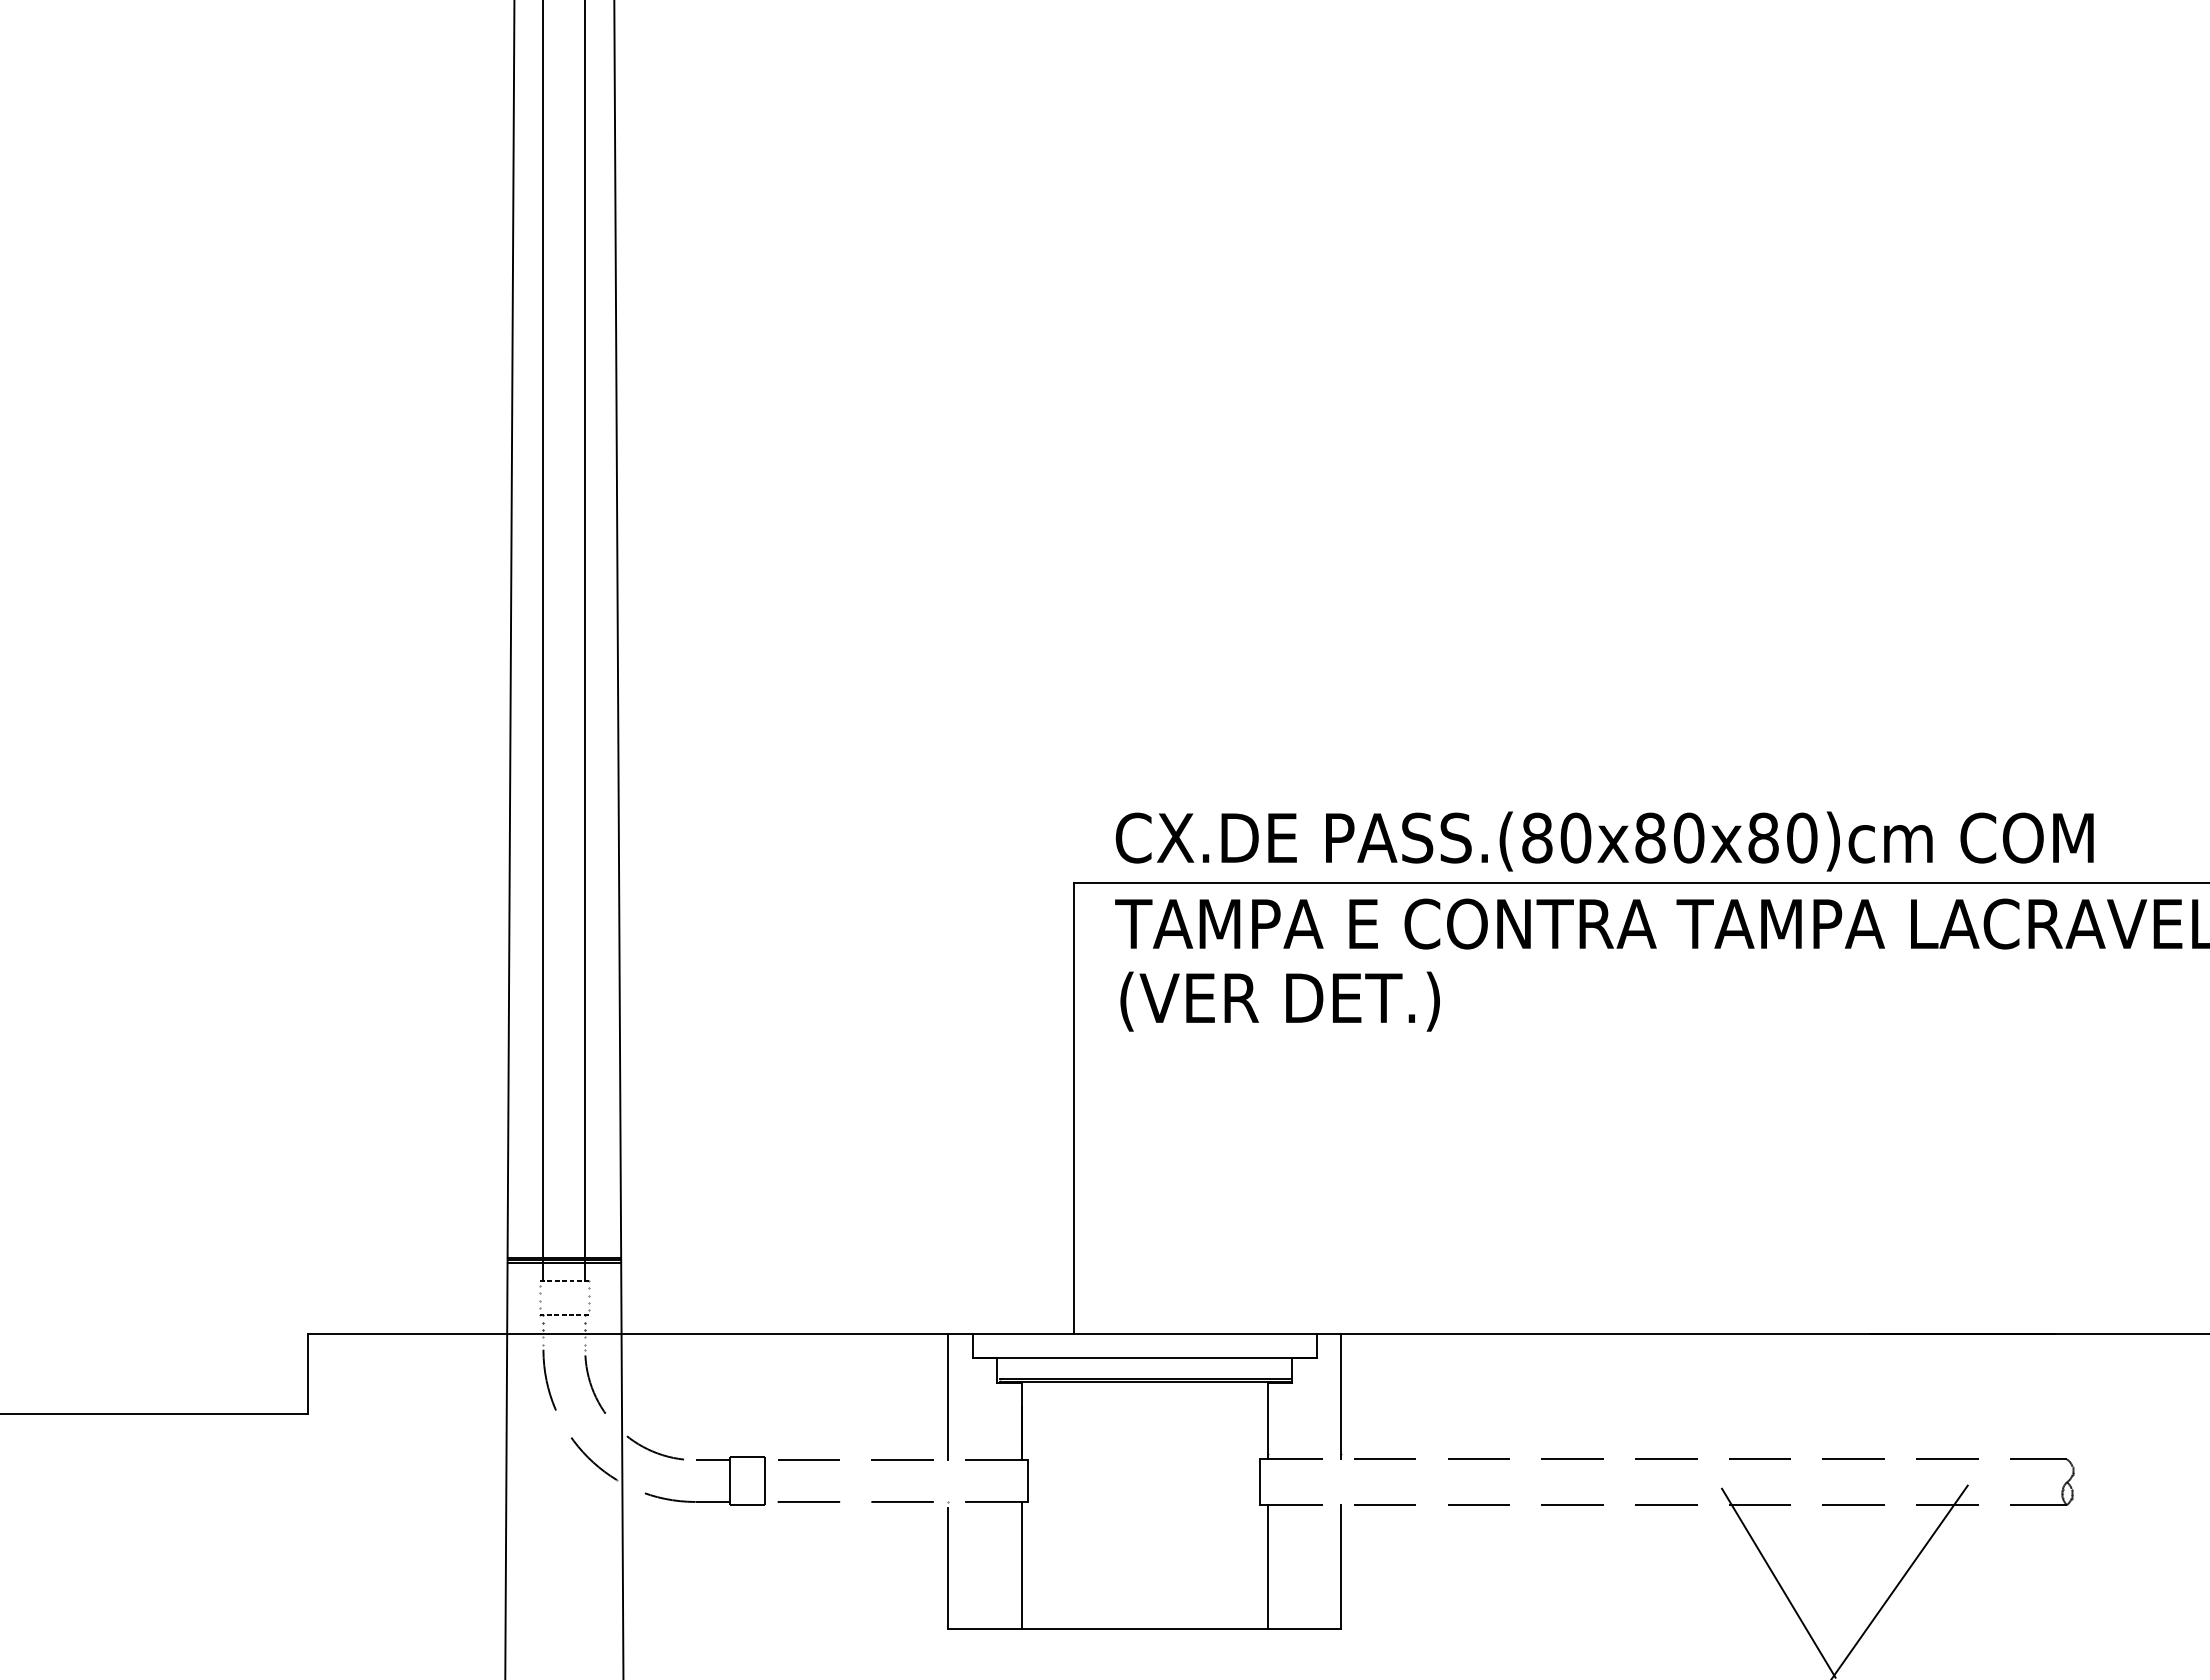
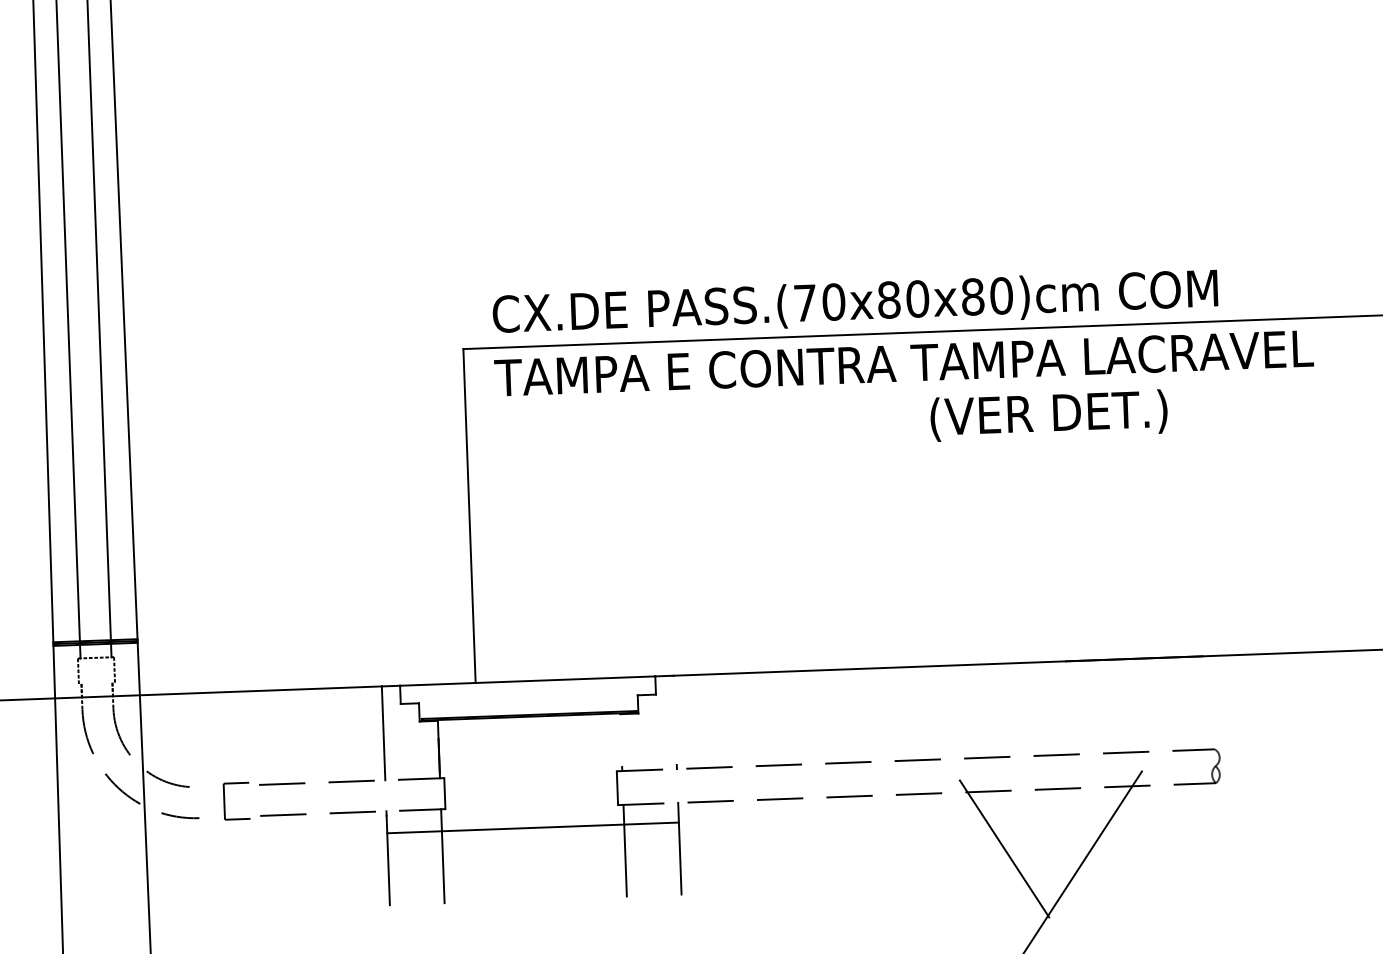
text: (1537, 837) -> (805, 302), PASS.(80x80x80)cm -> PASS.(70x80x80)cm
text: (1279, 1001) -> (1048, 415), moved
line: (563, 1315) -> (96, 683), removed
line: (1145, 1358) -> (528, 699), removed
line: (1341, 1396) -> (675, 722), removed
line: (1267, 1420) -> (621, 742), removed
line: (712, 1460) -> (210, 786), removed
line: (764, 1480) -> (249, 800), removed
line: (712, 1501) -> (211, 817), removed
line: (1144, 1628) -> (532, 827), moved

